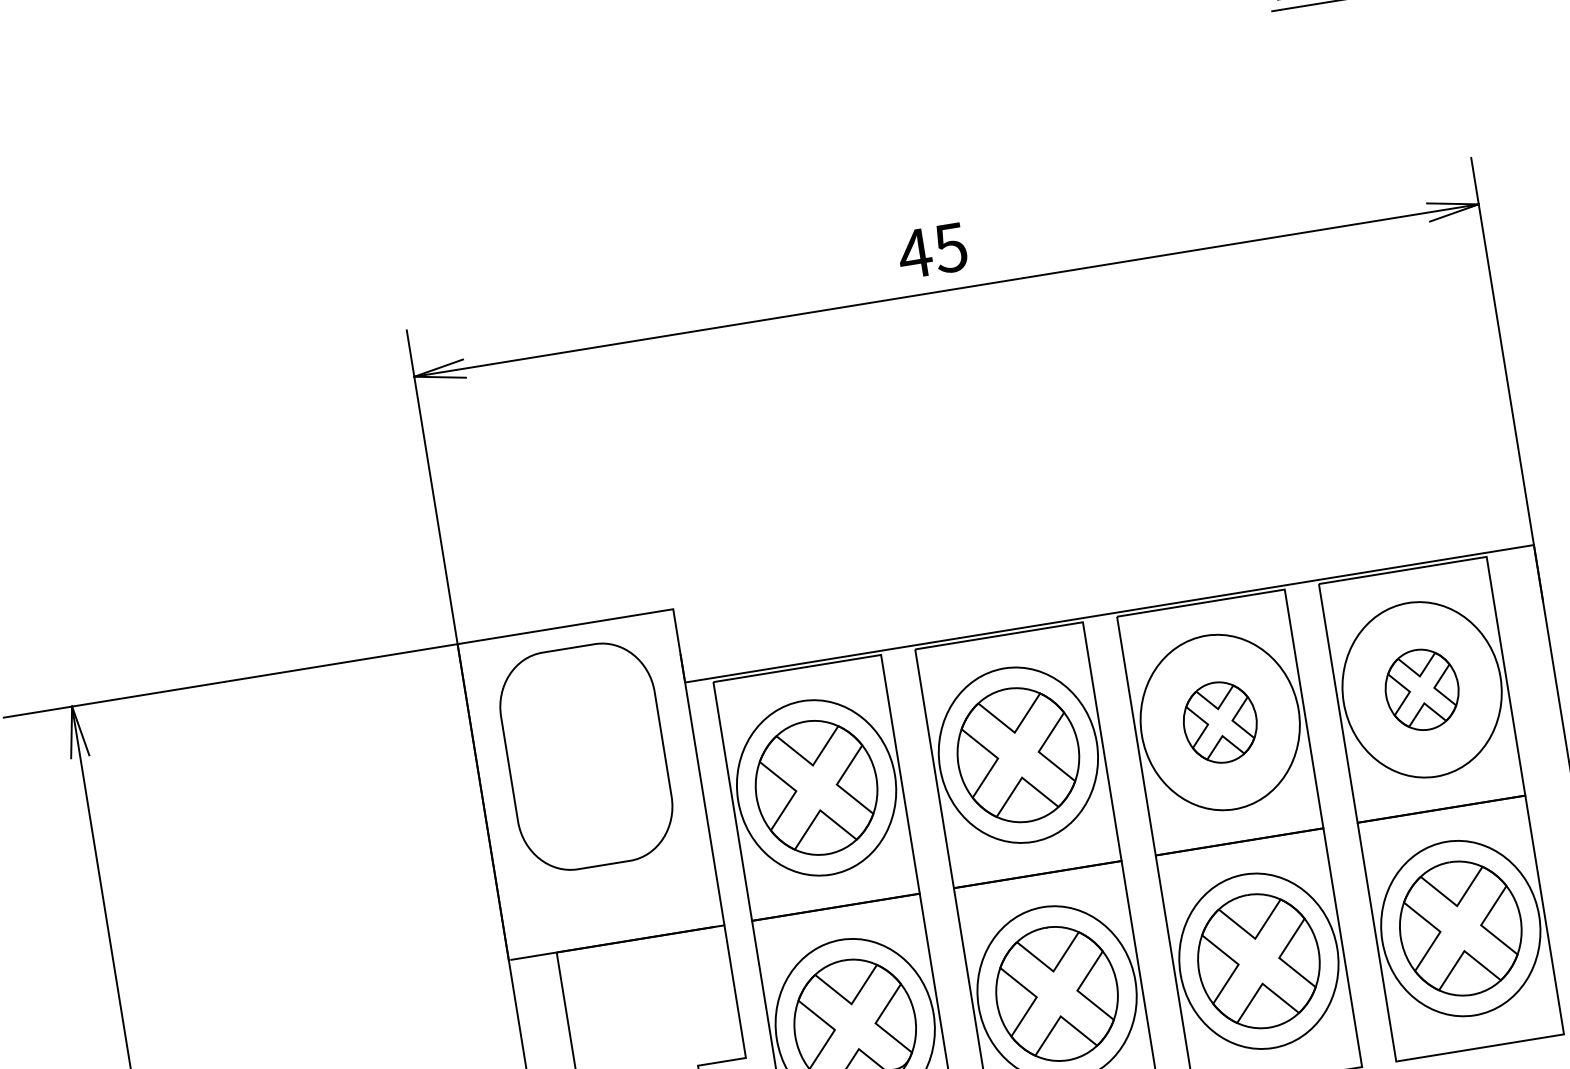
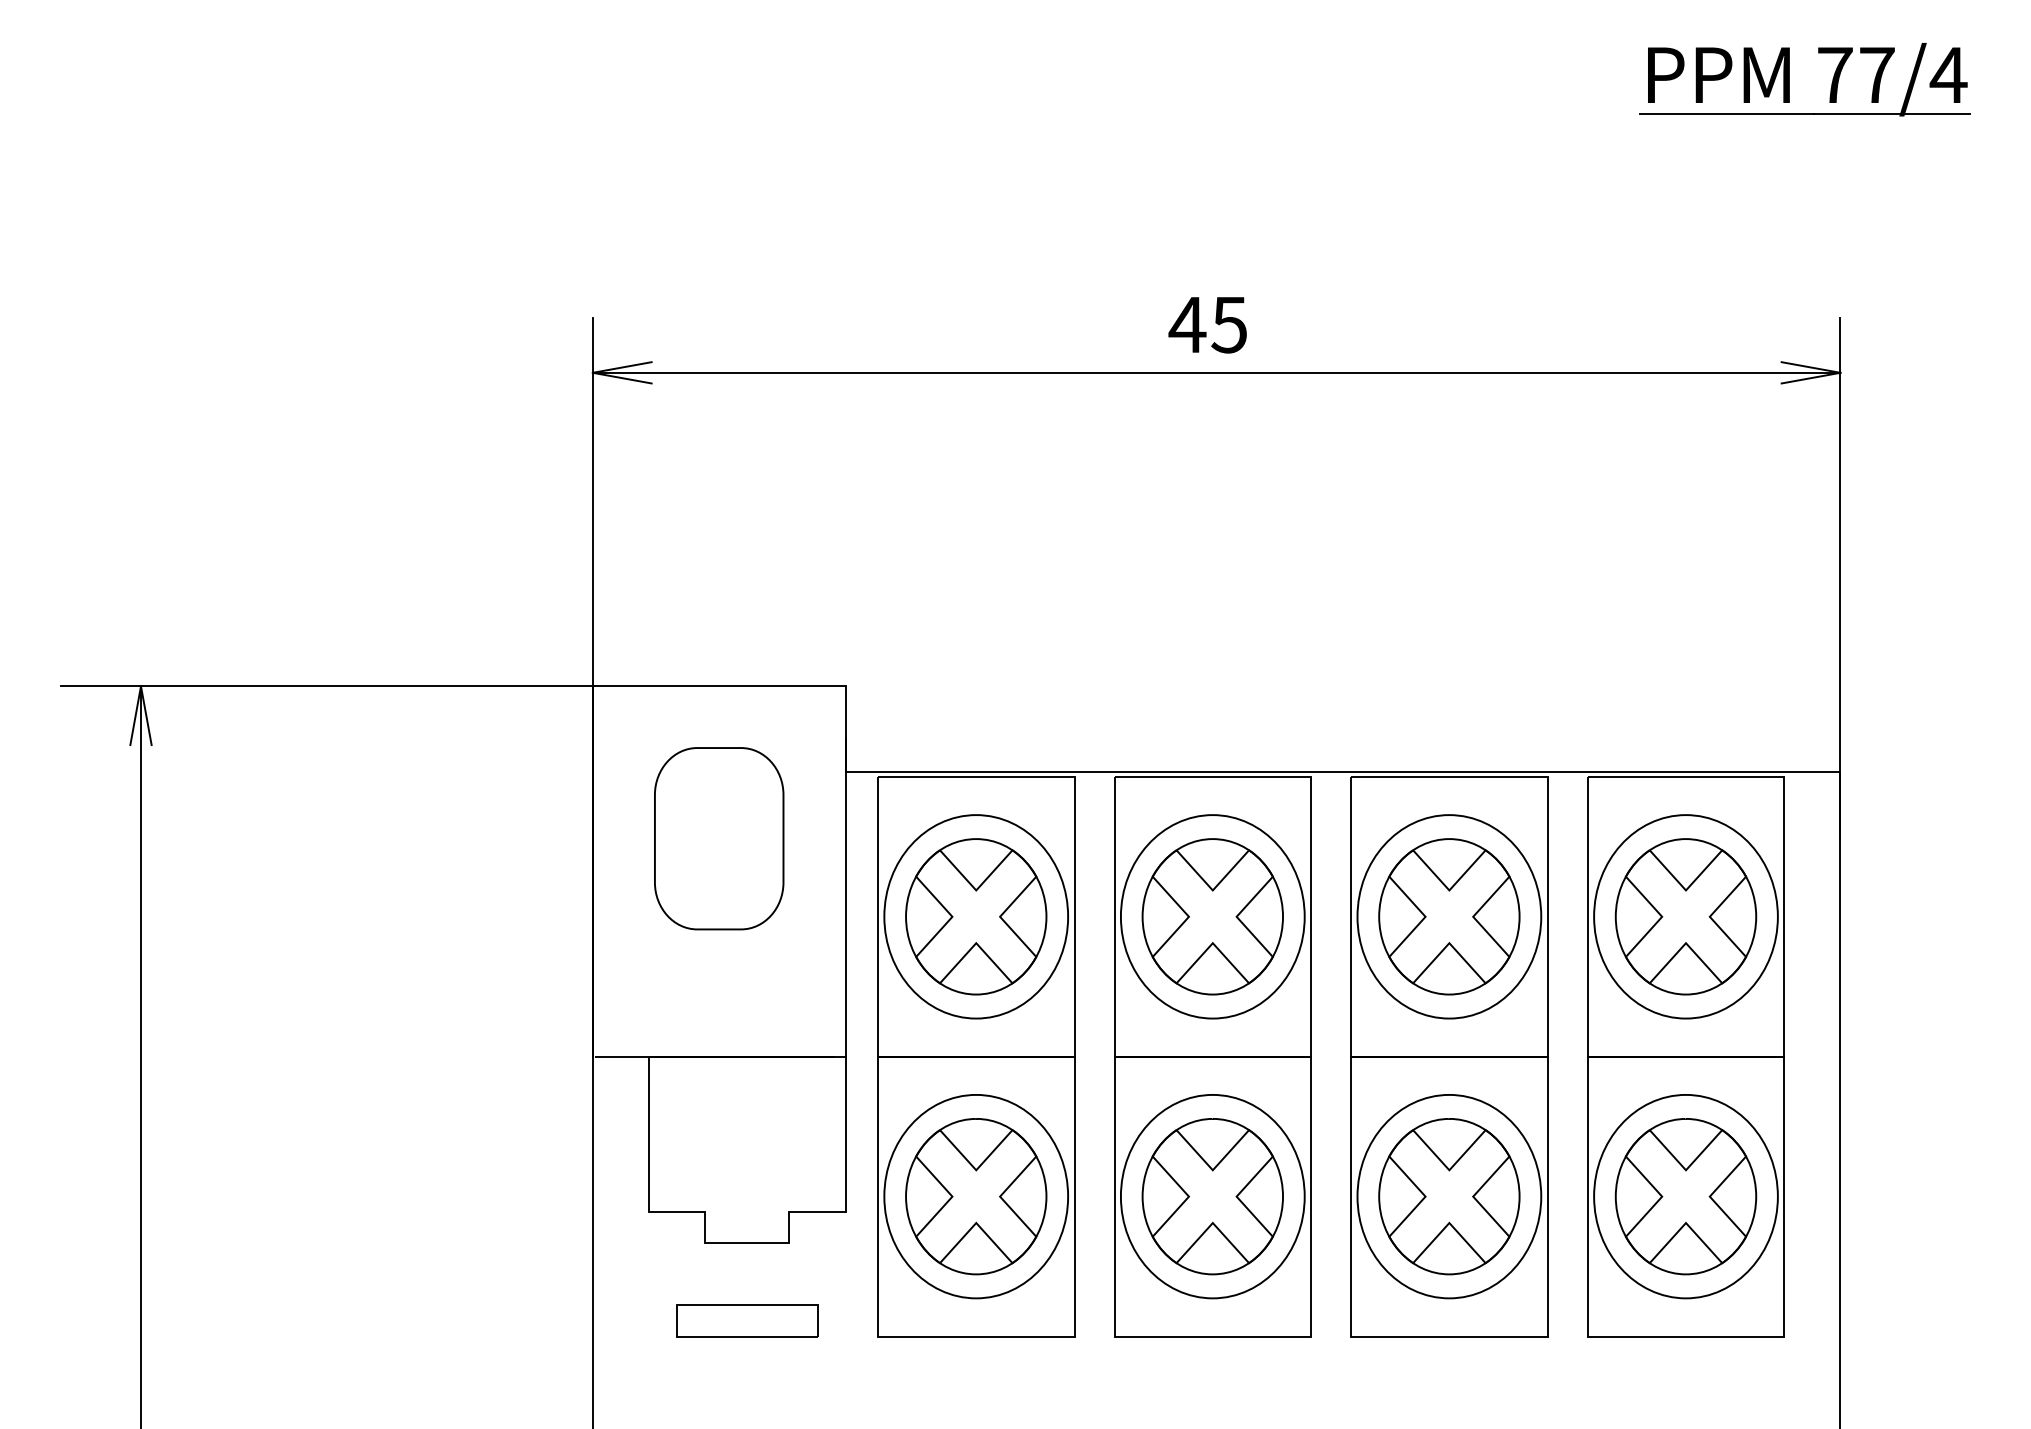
part: (1421, 689) -> (1685, 916), size x1.67
part: (1220, 722) -> (1449, 916), size x1.67
part: (586, 756) -> (719, 838), size x0.71

